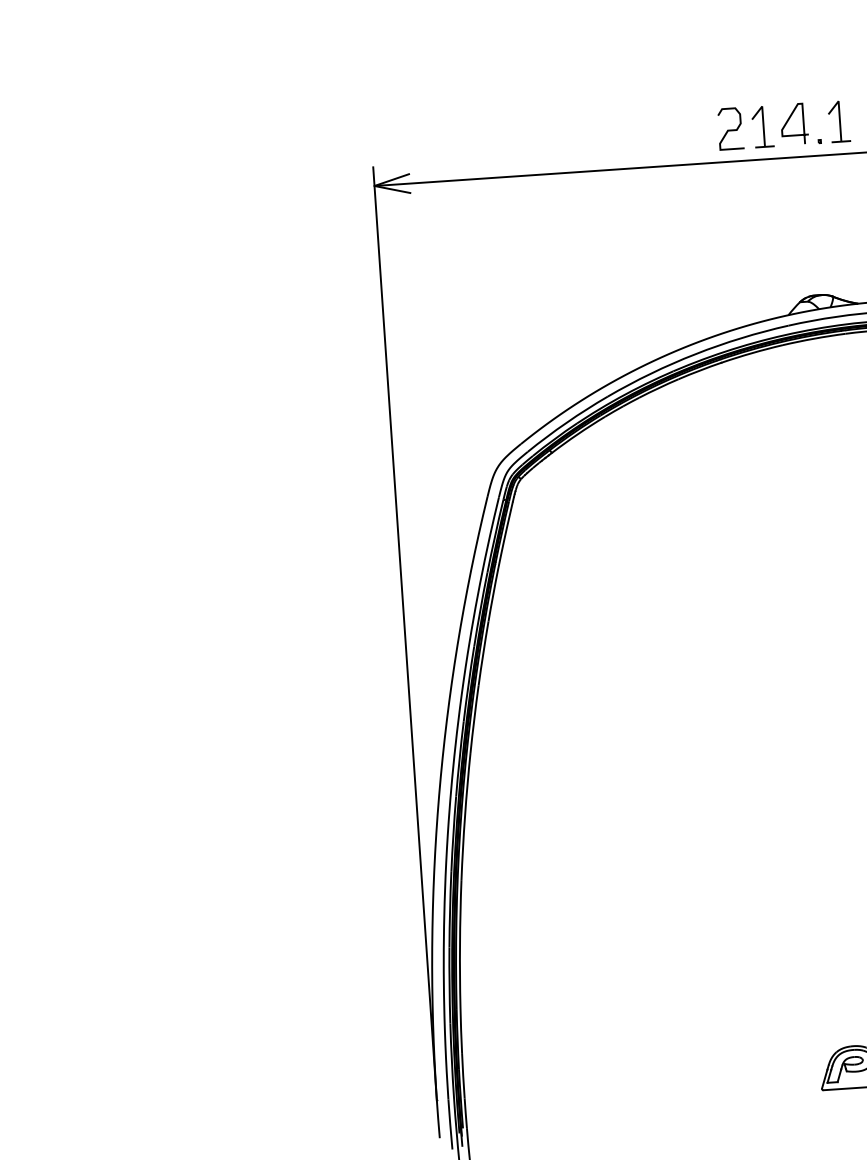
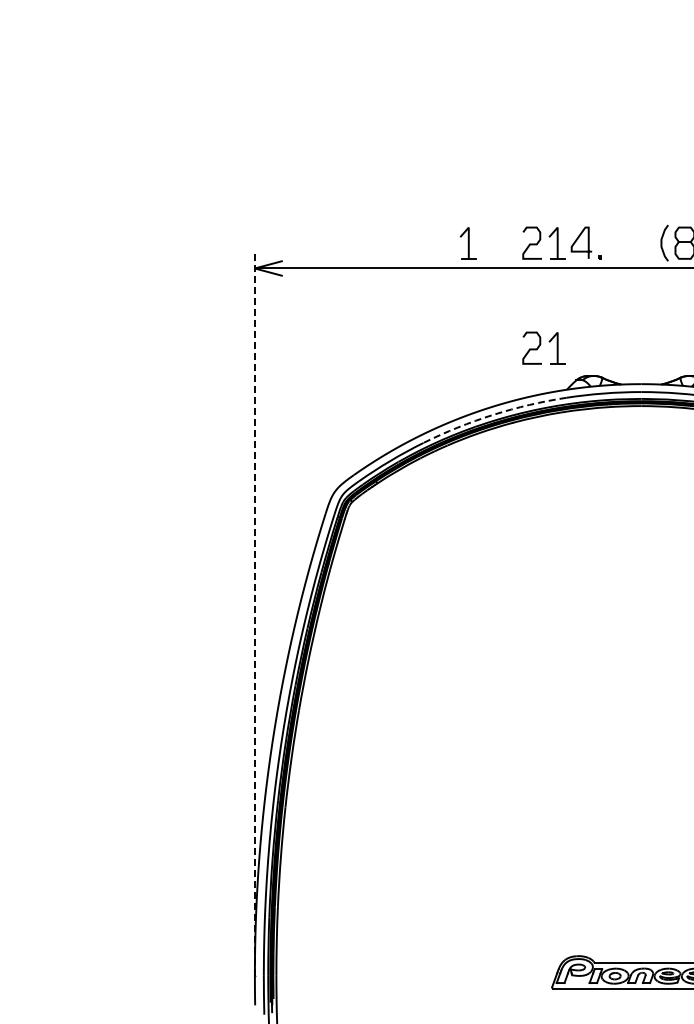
part: (838, 121) -> (467, 243), moved
part: (754, 262) -> (543, 347), added
arc: (695, 353) -> (493, 414), solid -> dashed
line: (404, 633) -> (254, 614), solid -> dashed

